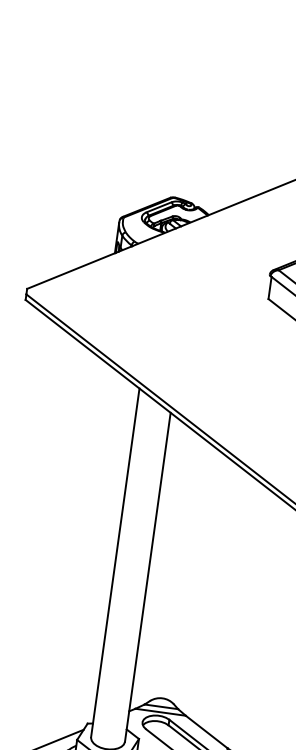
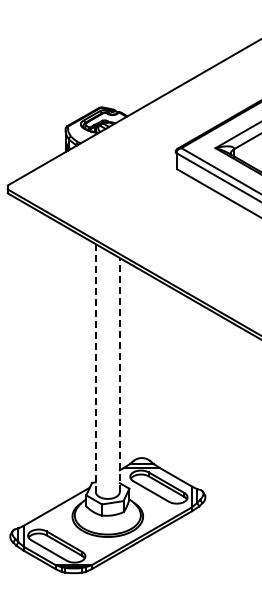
line: (114, 563) -> (95, 368), solid -> dashed
line: (147, 577) -> (119, 375), solid -> dashed

